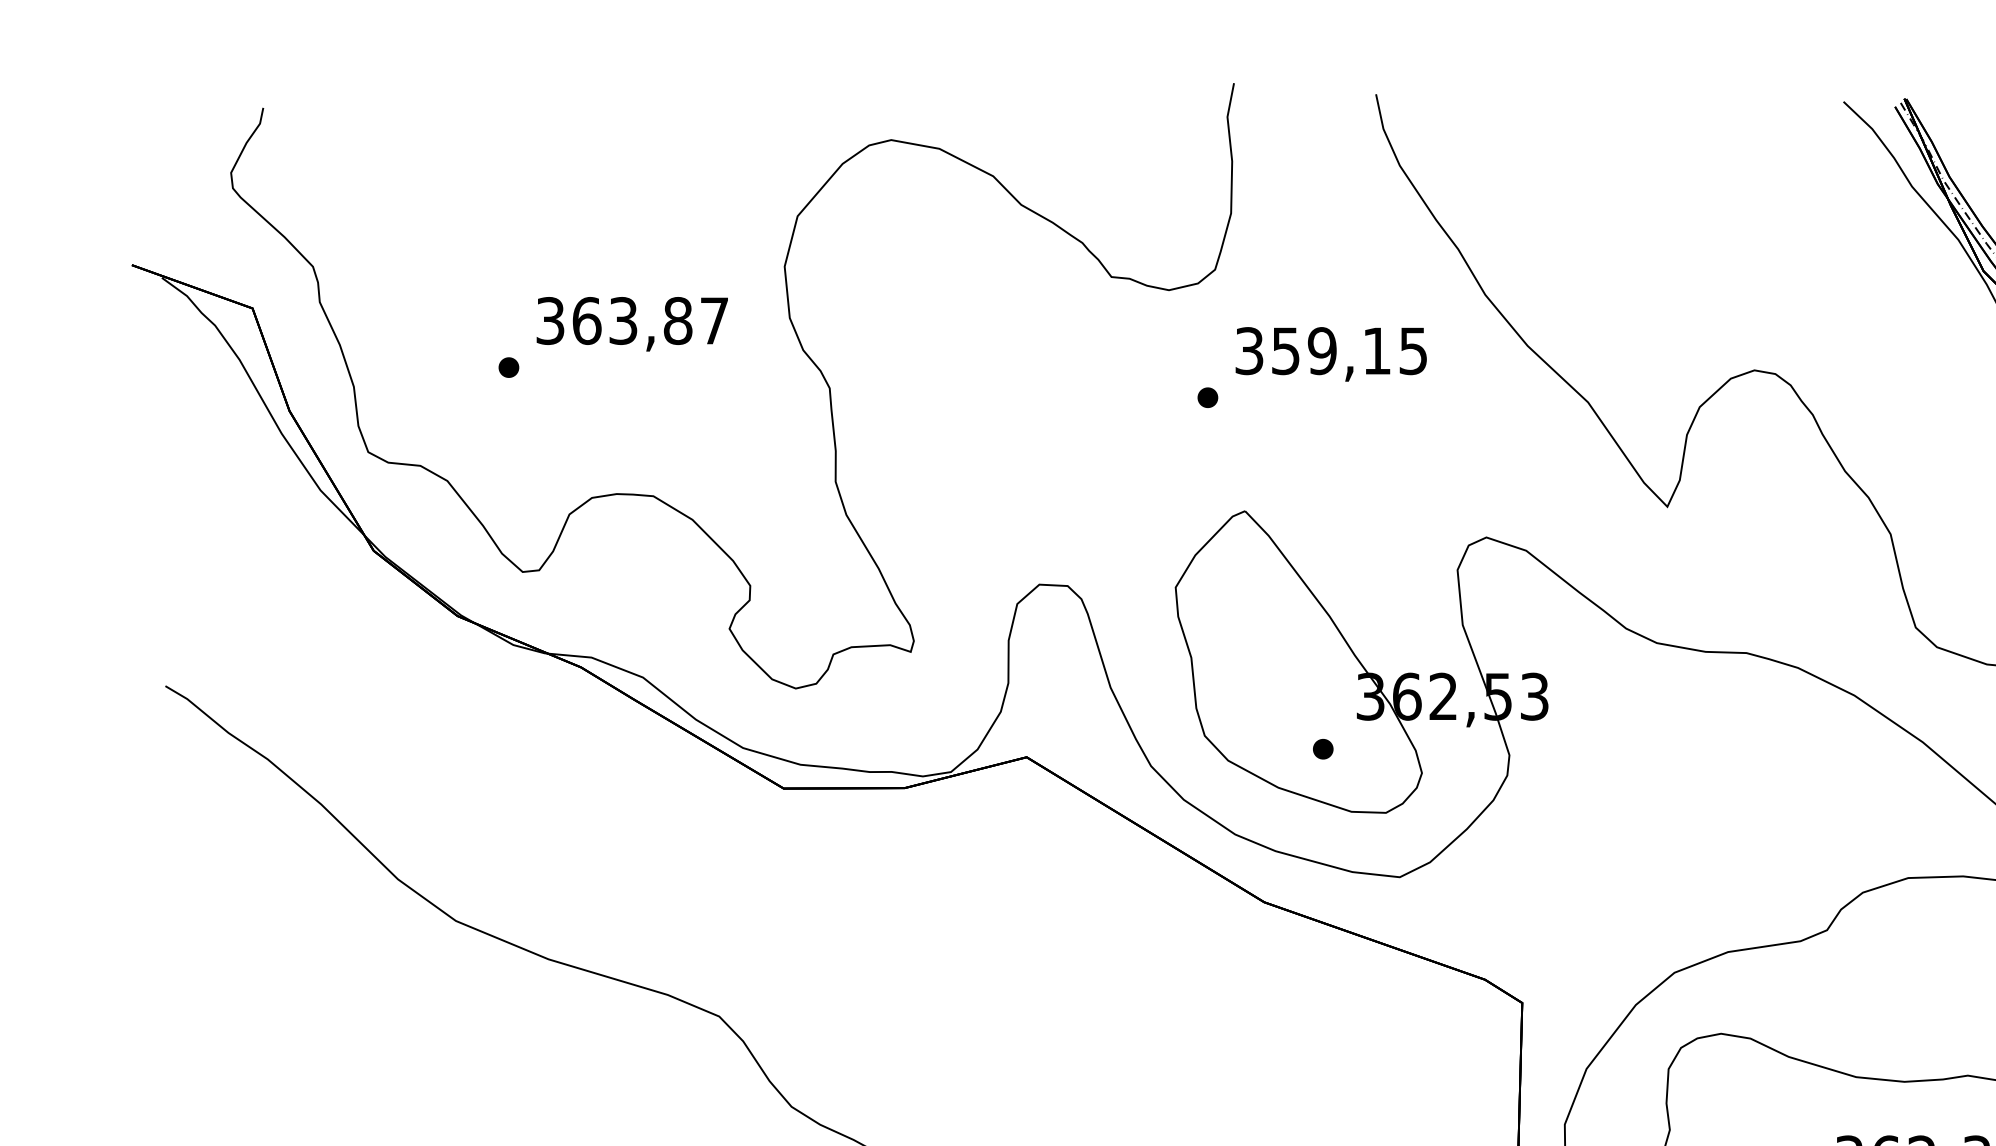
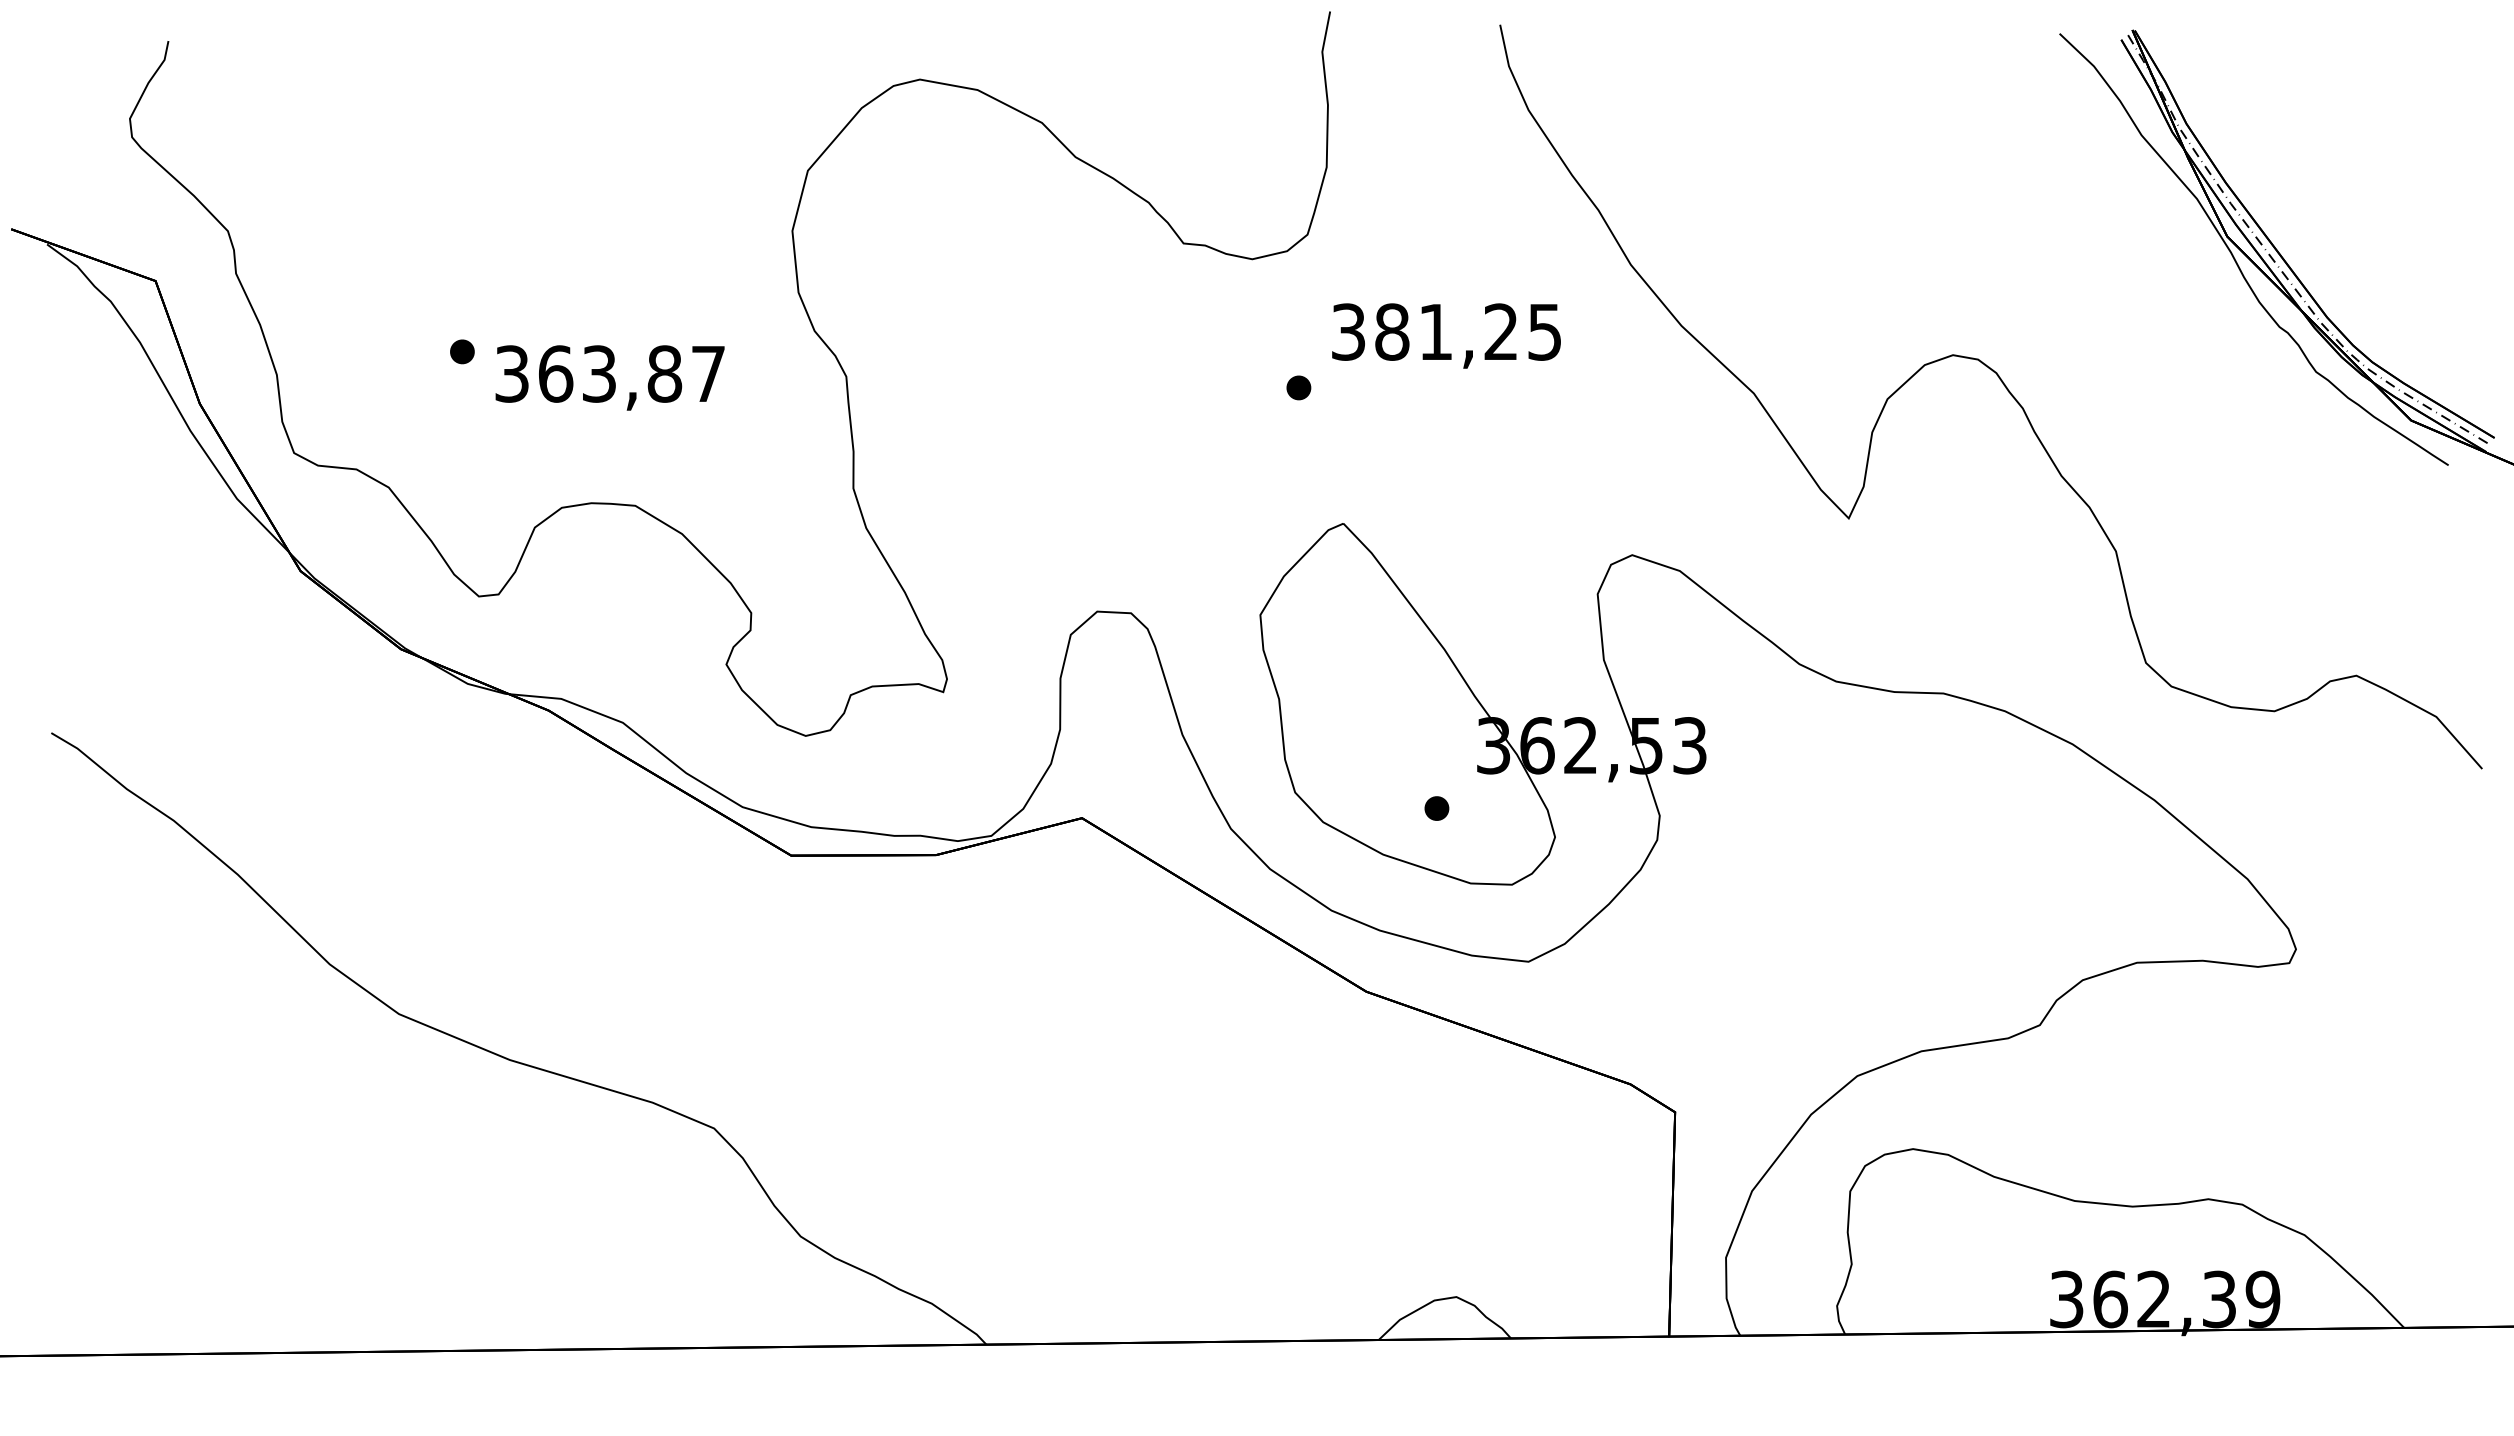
text: (631, 323) -> (609, 377), moved
text: (1330, 350) -> (1445, 331), 359,15 -> 381,25

